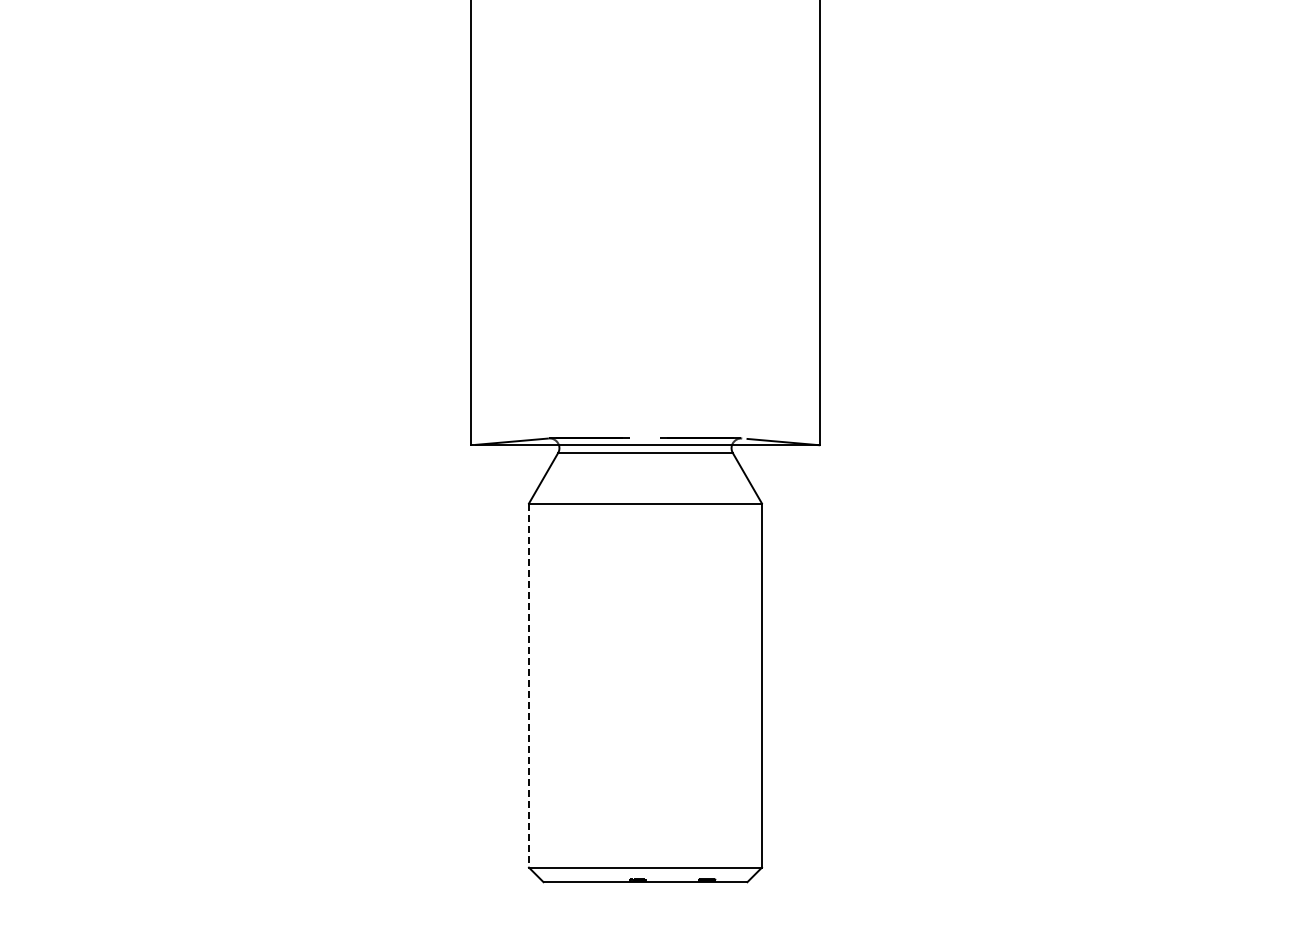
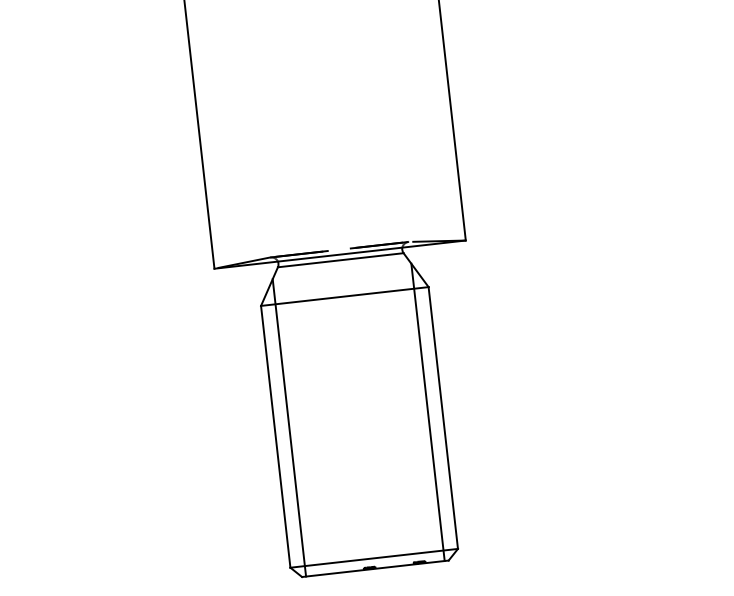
line: (549, 675) -> (289, 427), added
line: (741, 675) -> (427, 412), added
line: (528, 686) -> (275, 437), dashed -> solid

